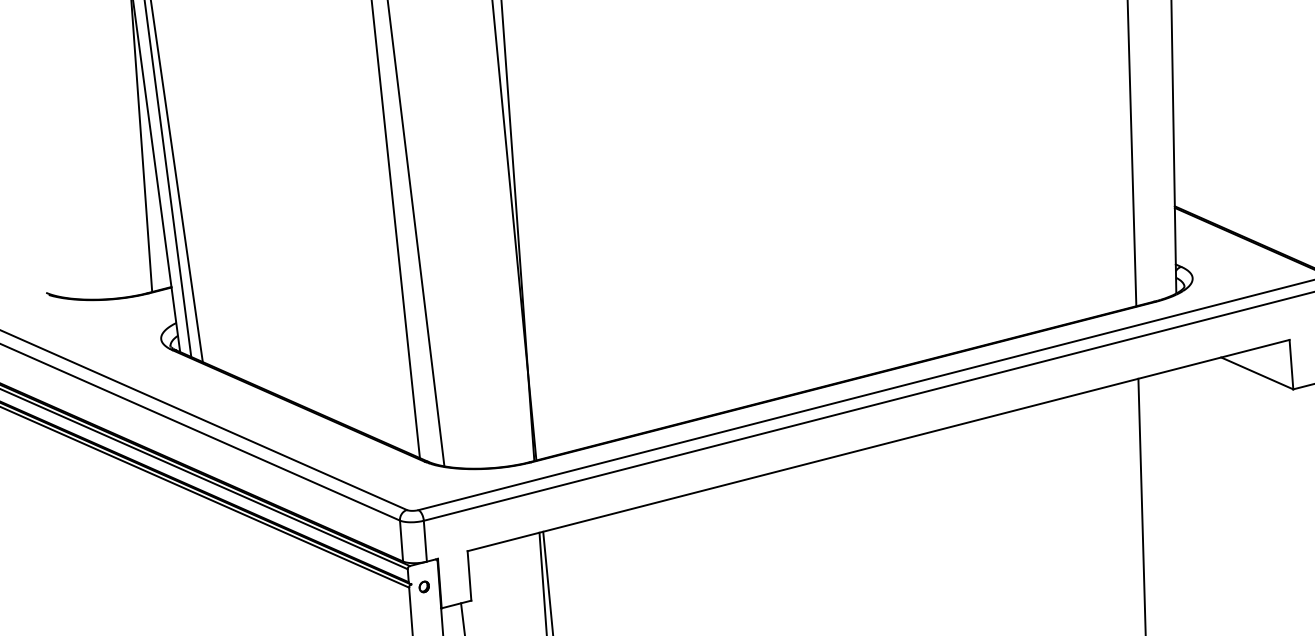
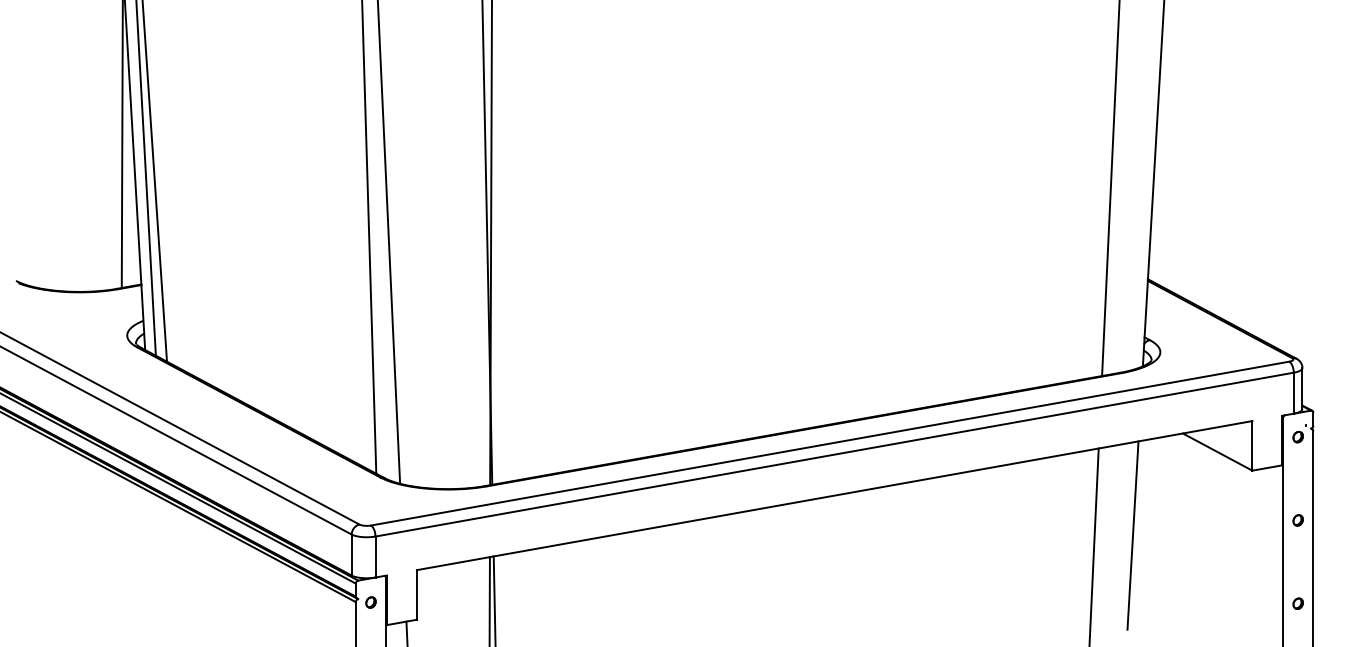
line: (1178, 462) -> (1132, 535), added

